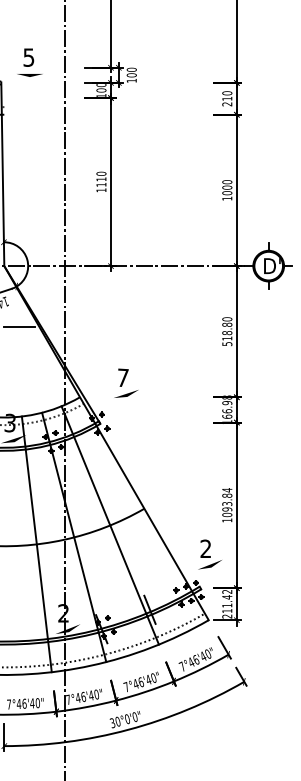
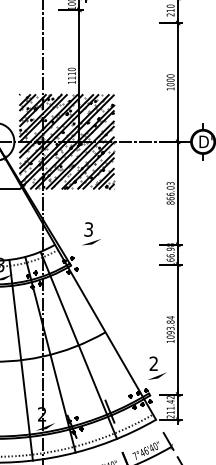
hatch: (94, 265) -> (66, 141), added
text: (227, 331) -> (170, 193), 518.80 -> 866.03
text: (122, 377) -> (88, 229), 7 -> 3

